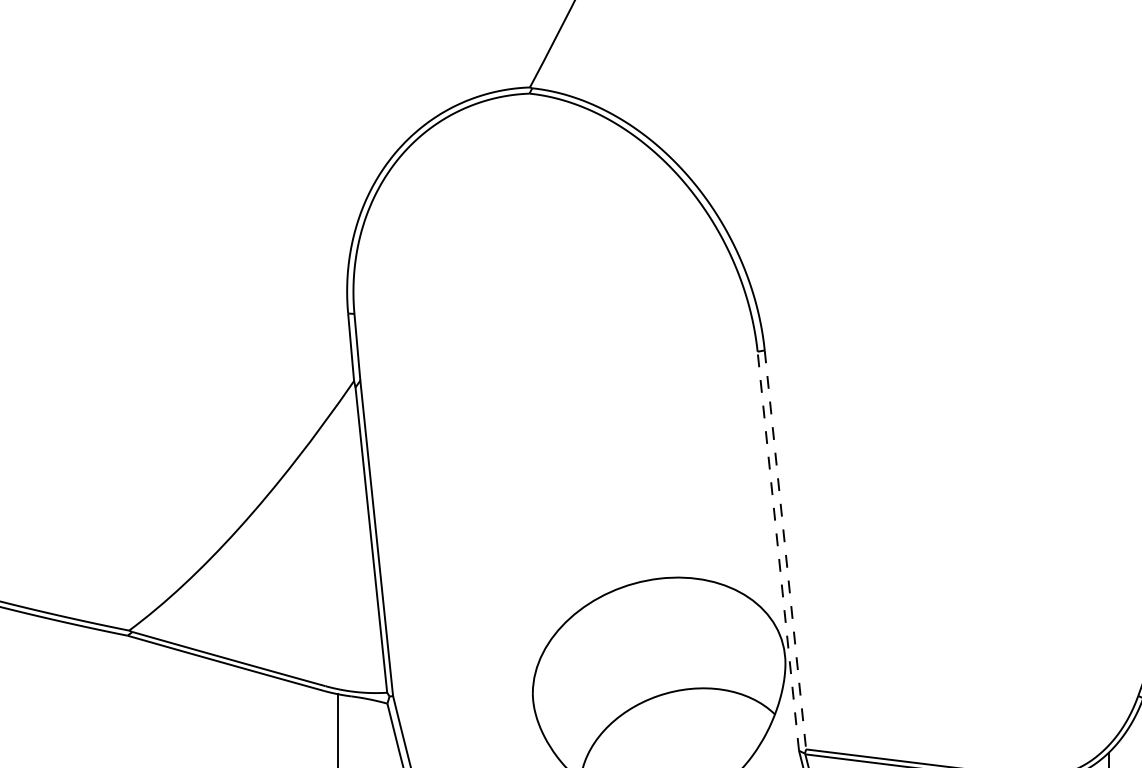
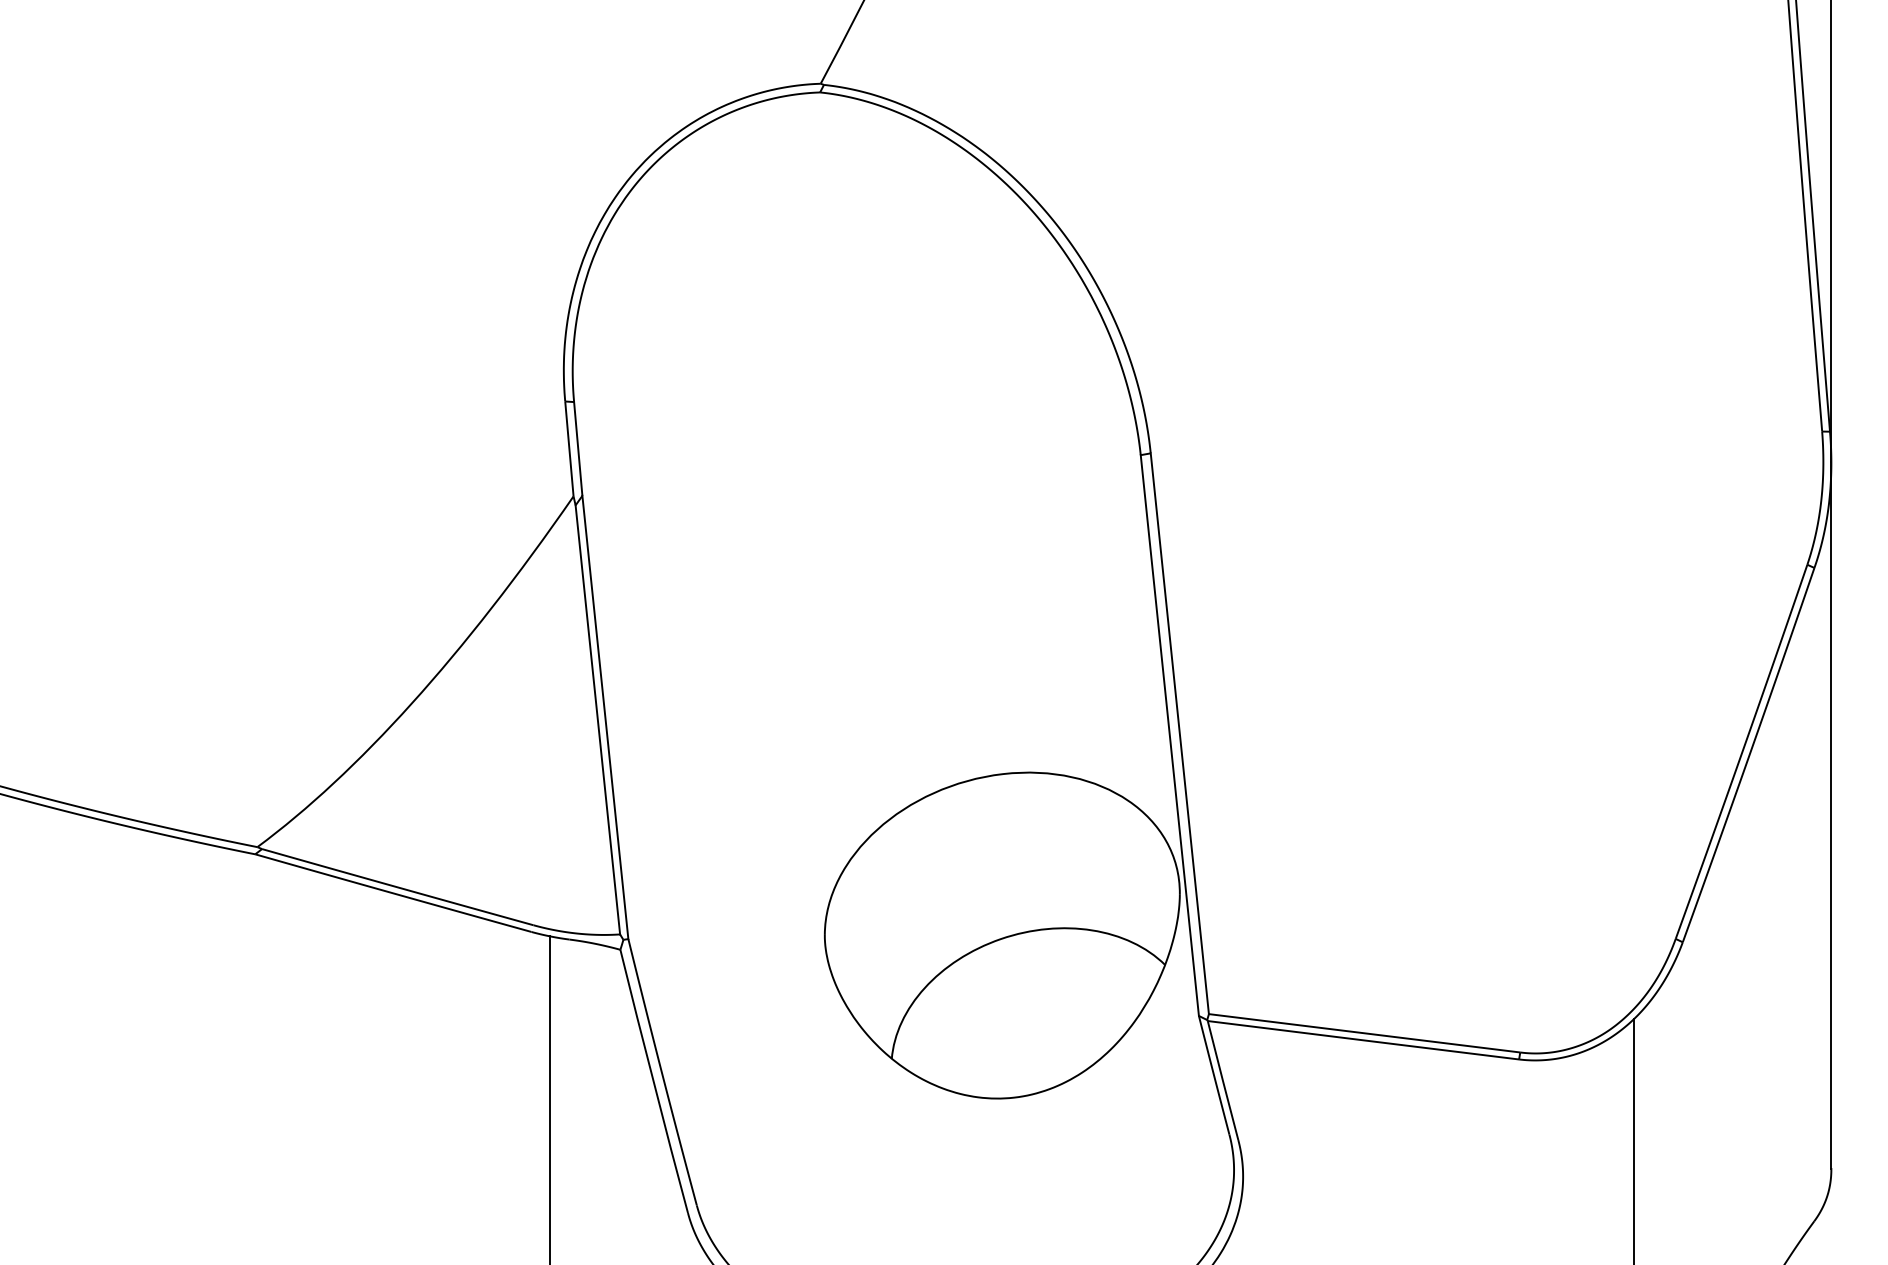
line: (785, 549) -> (1179, 733), dashed -> solid
line: (778, 551) -> (1169, 735), dashed -> solid

